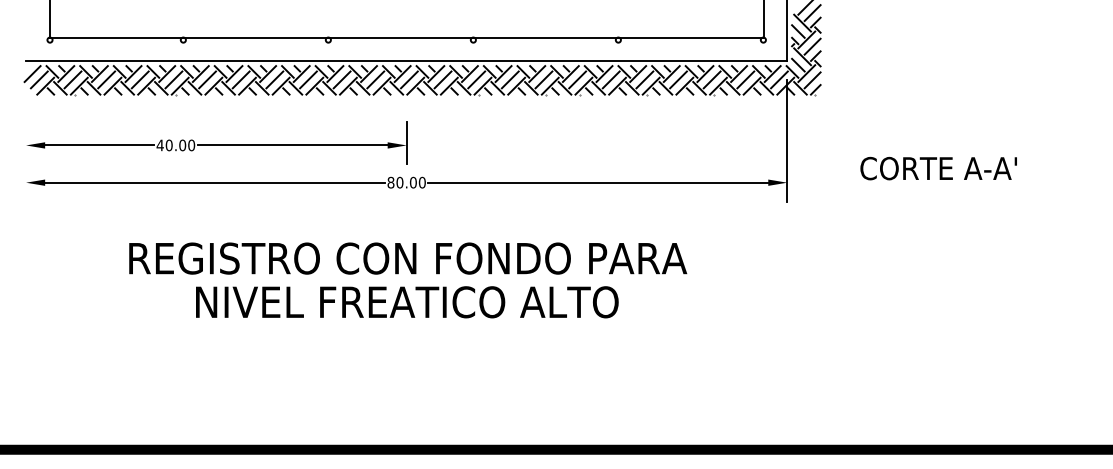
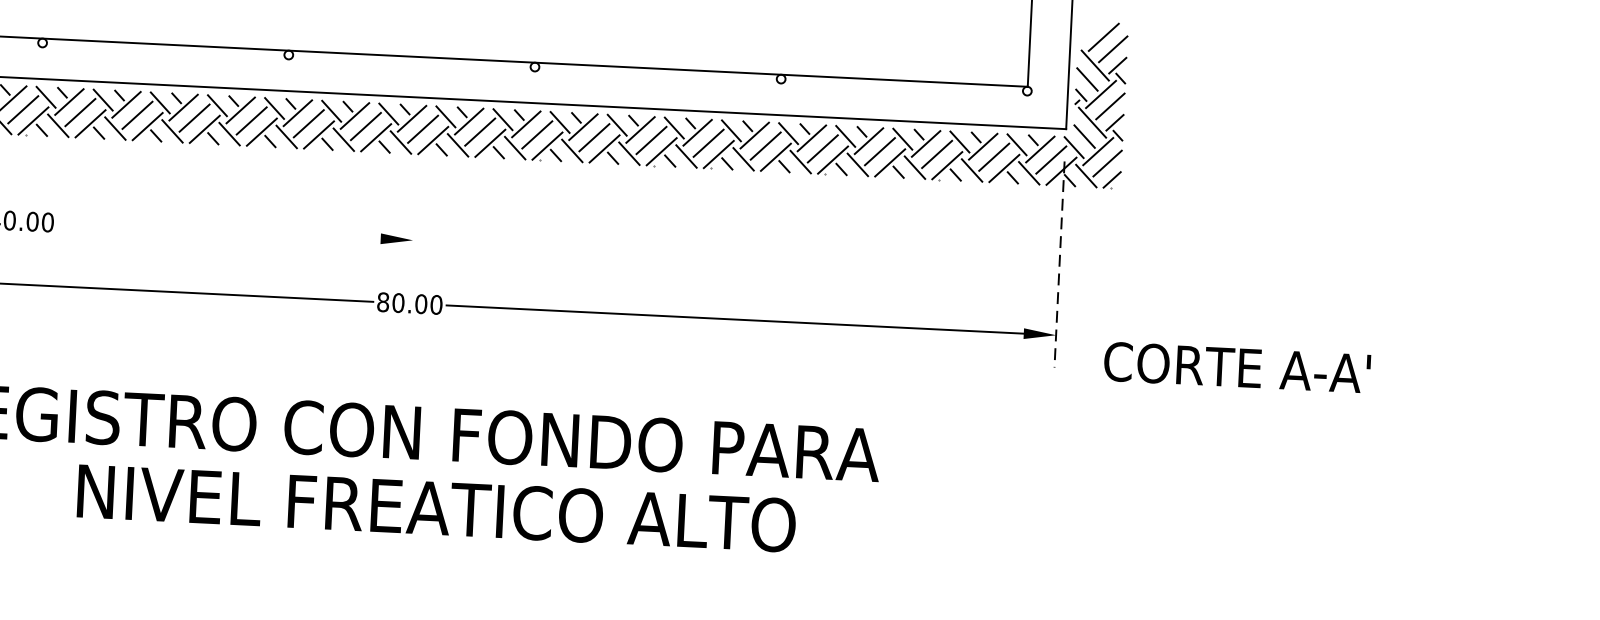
line: (787, 141) -> (1059, 265), solid -> dashed
line: (406, 143) -> (412, 237), removed
line: (292, 145) -> (219, 230), removed
text: (938, 168) -> (1236, 367), moved
text: (407, 302) -> (436, 508), moved

